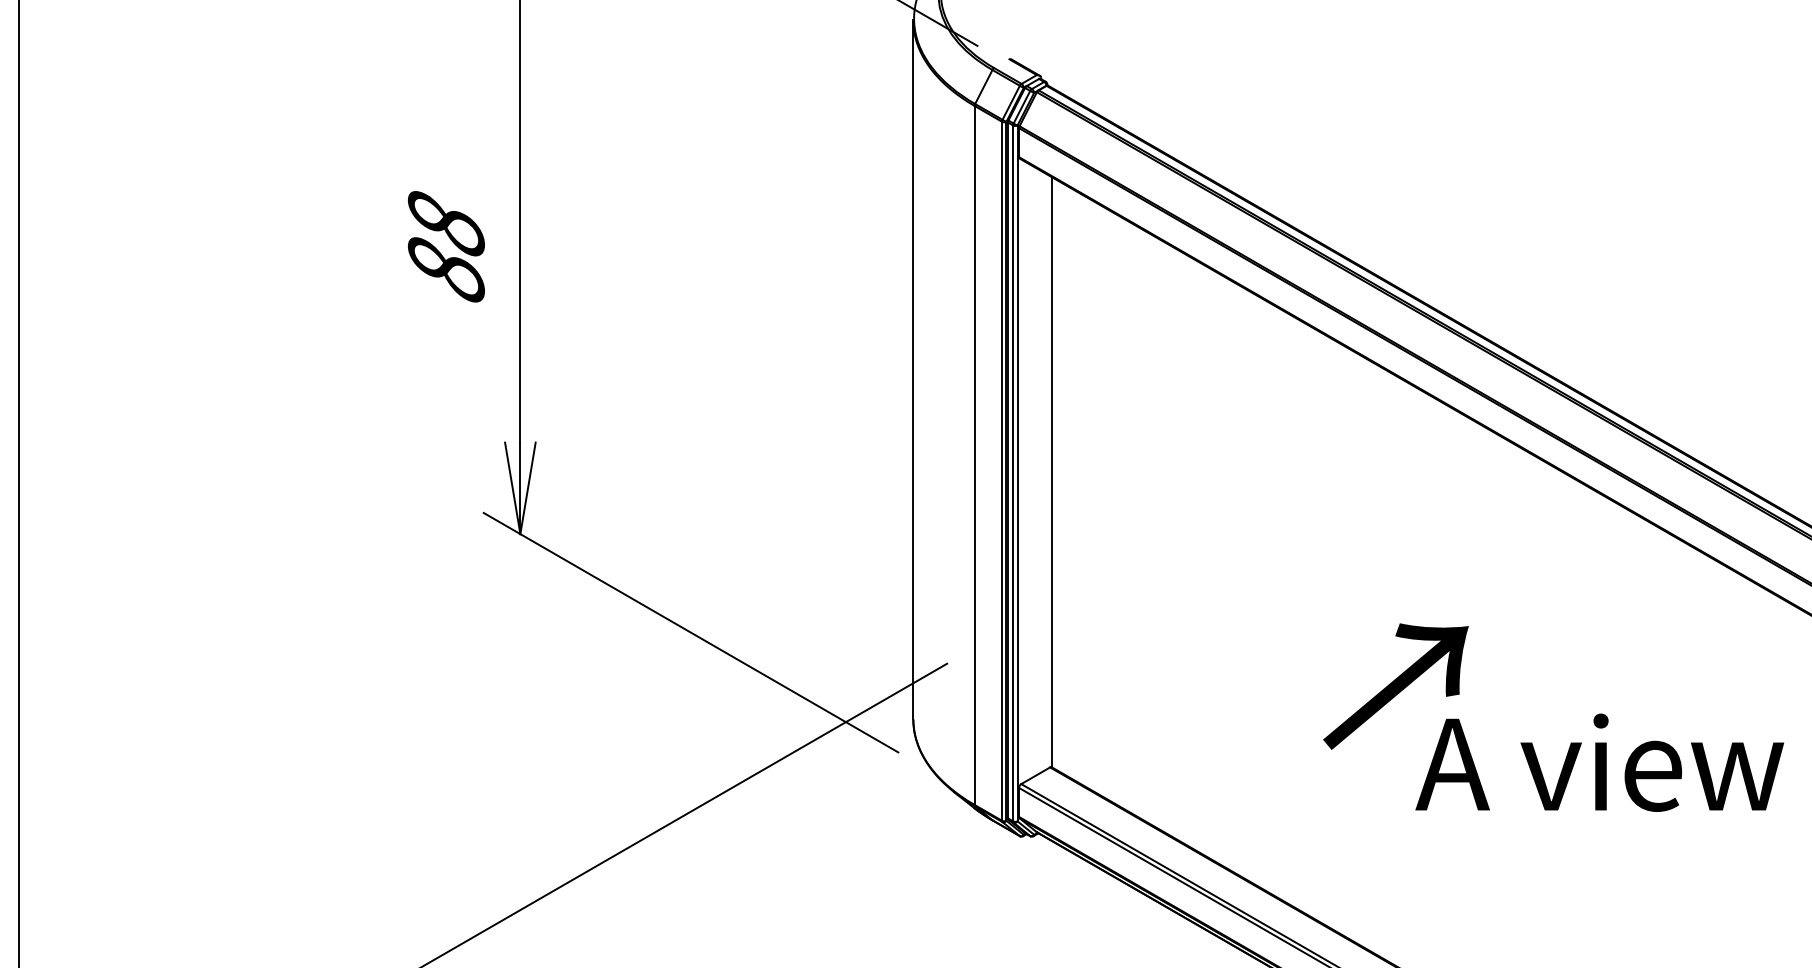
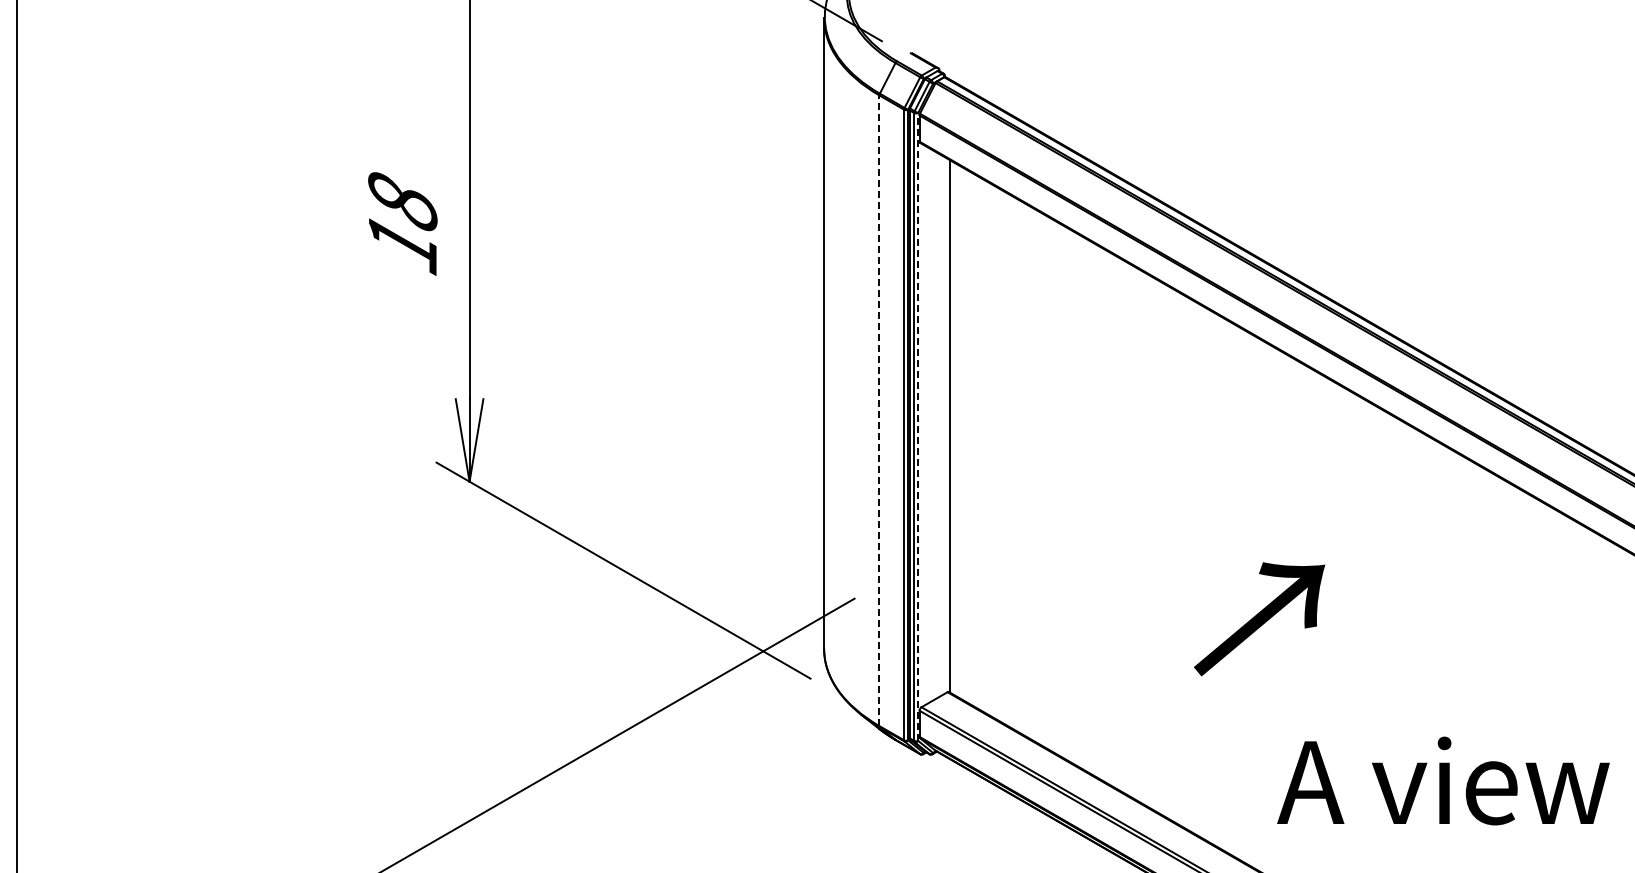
text: (446, 271) -> (402, 244), 88 -> 18
line: (974, 455) -> (879, 410), solid -> dashed
line: (1017, 472) -> (918, 426), solid -> dashed
text: (1599, 762) -> (1443, 780), moved

